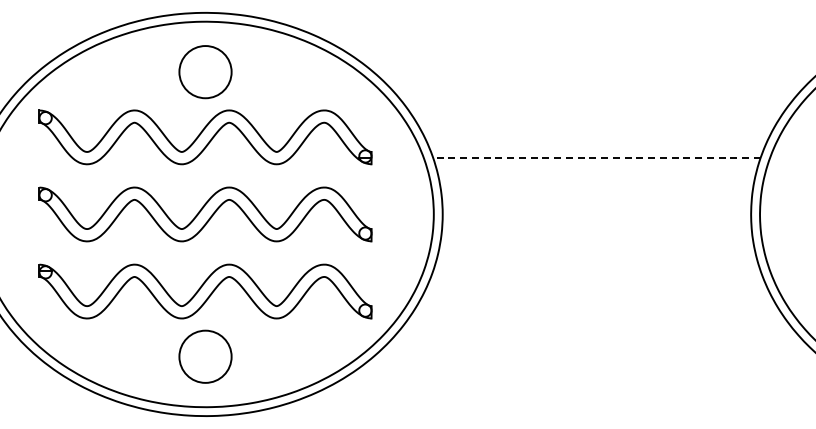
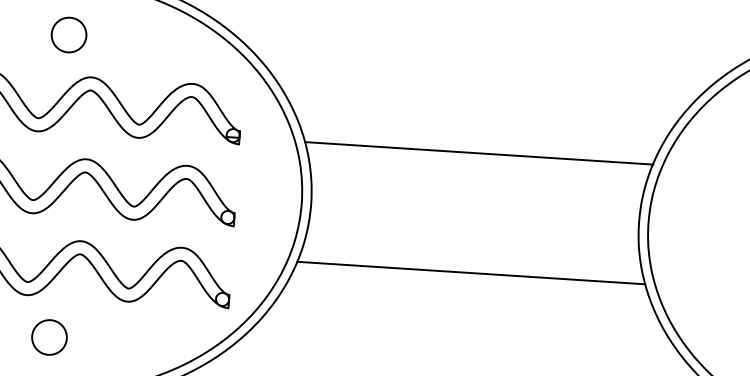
circle: (205, 71) -> (69, 34), size x0.62
line: (597, 158) -> (479, 153), dashed -> solid
line: (596, 270) -> (470, 272), added
circle: (205, 356) -> (49, 337), size x0.62

